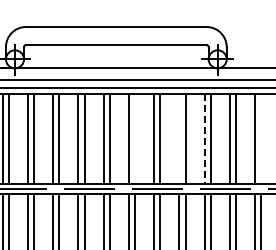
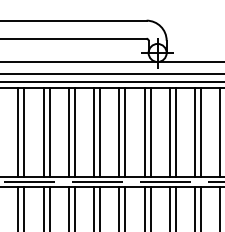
line: (135, 138) -> (75, 132), added
line: (179, 138) -> (119, 132), added
line: (261, 138) -> (201, 132), added
line: (204, 139) -> (144, 133), dashed -> solid

